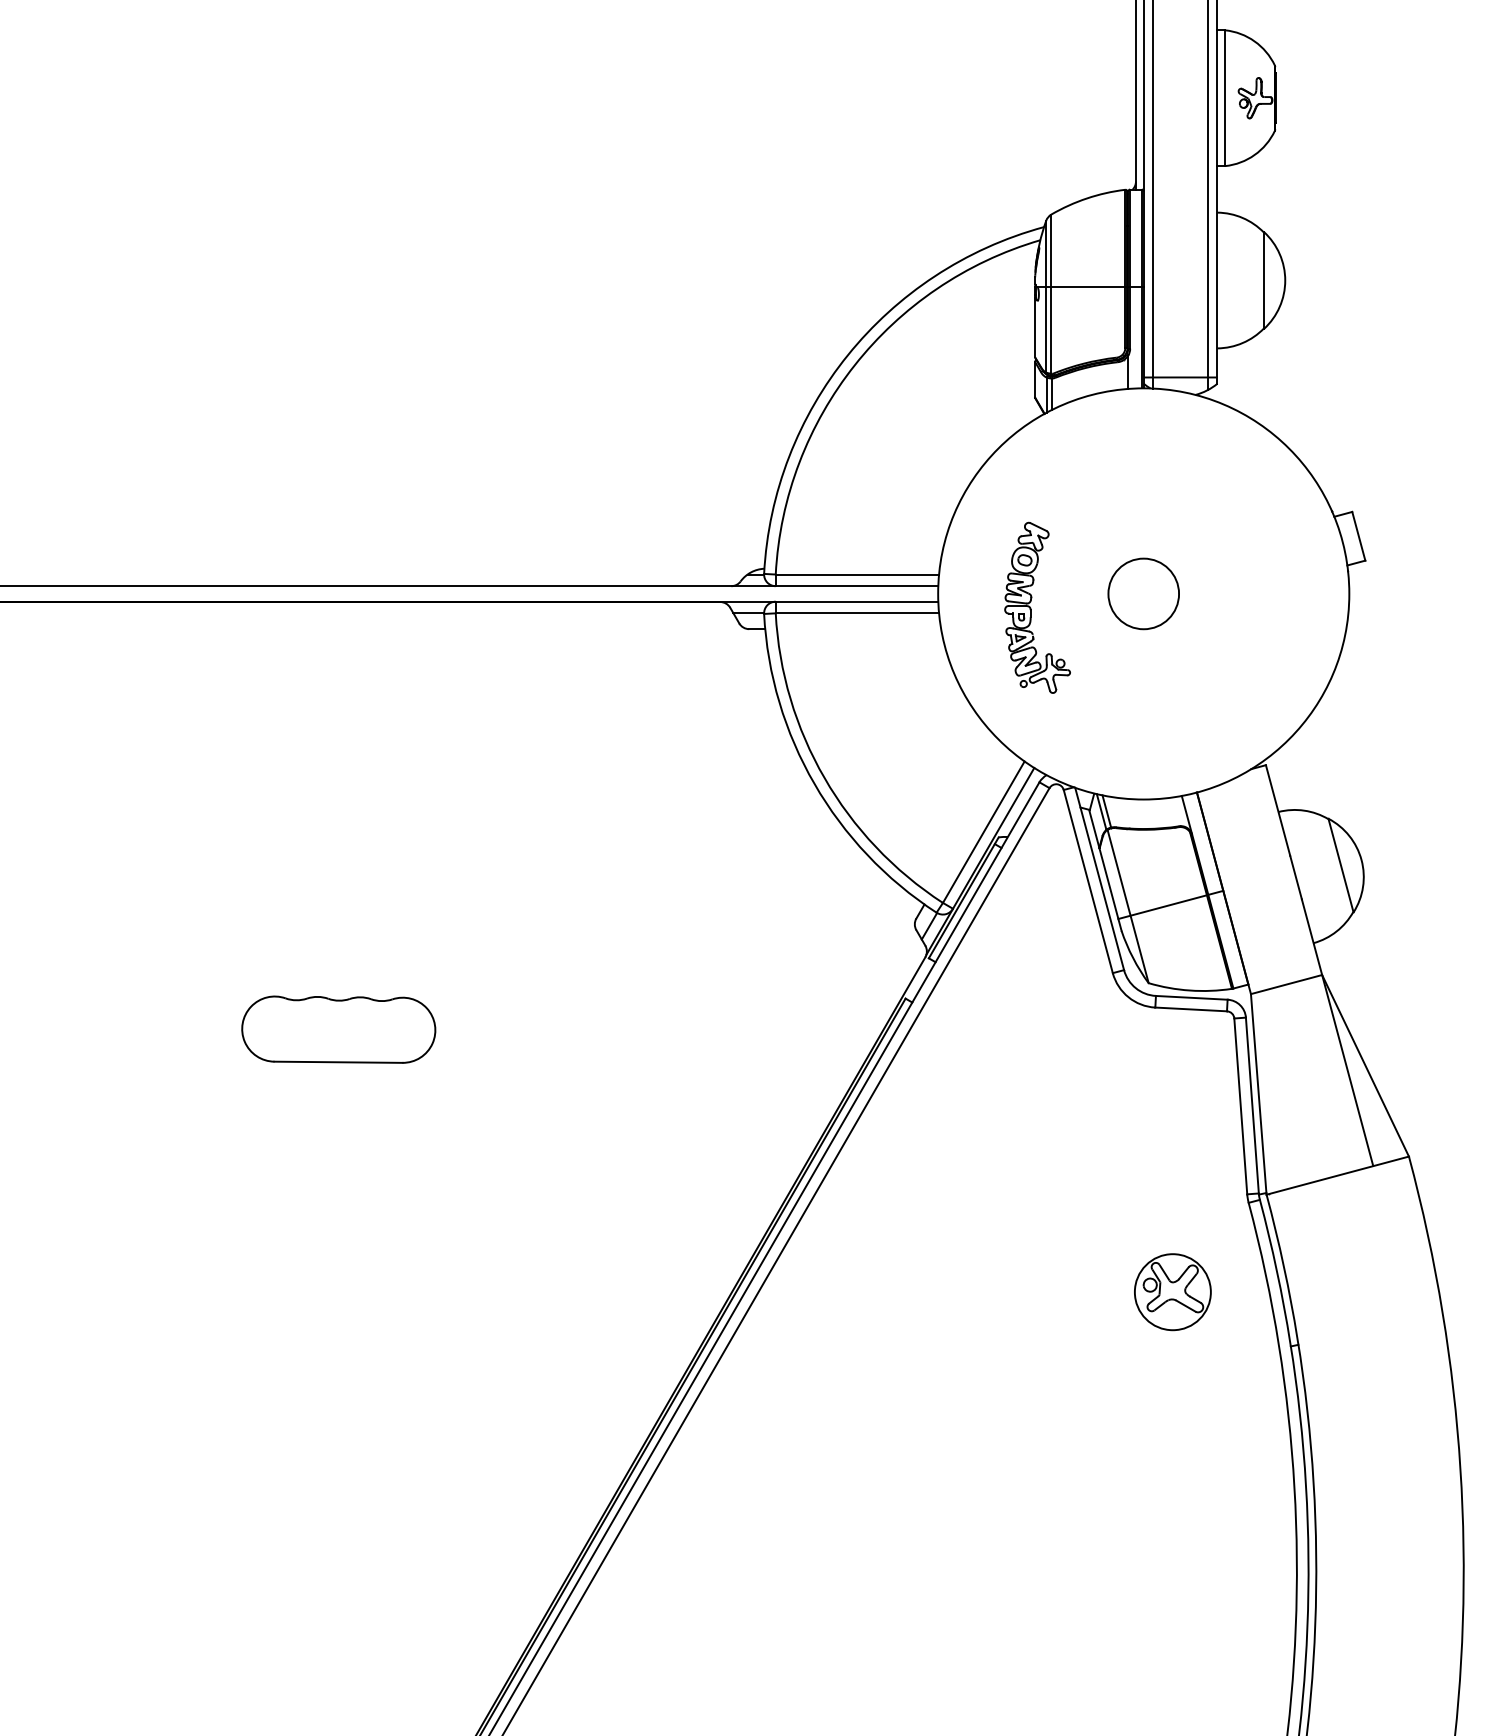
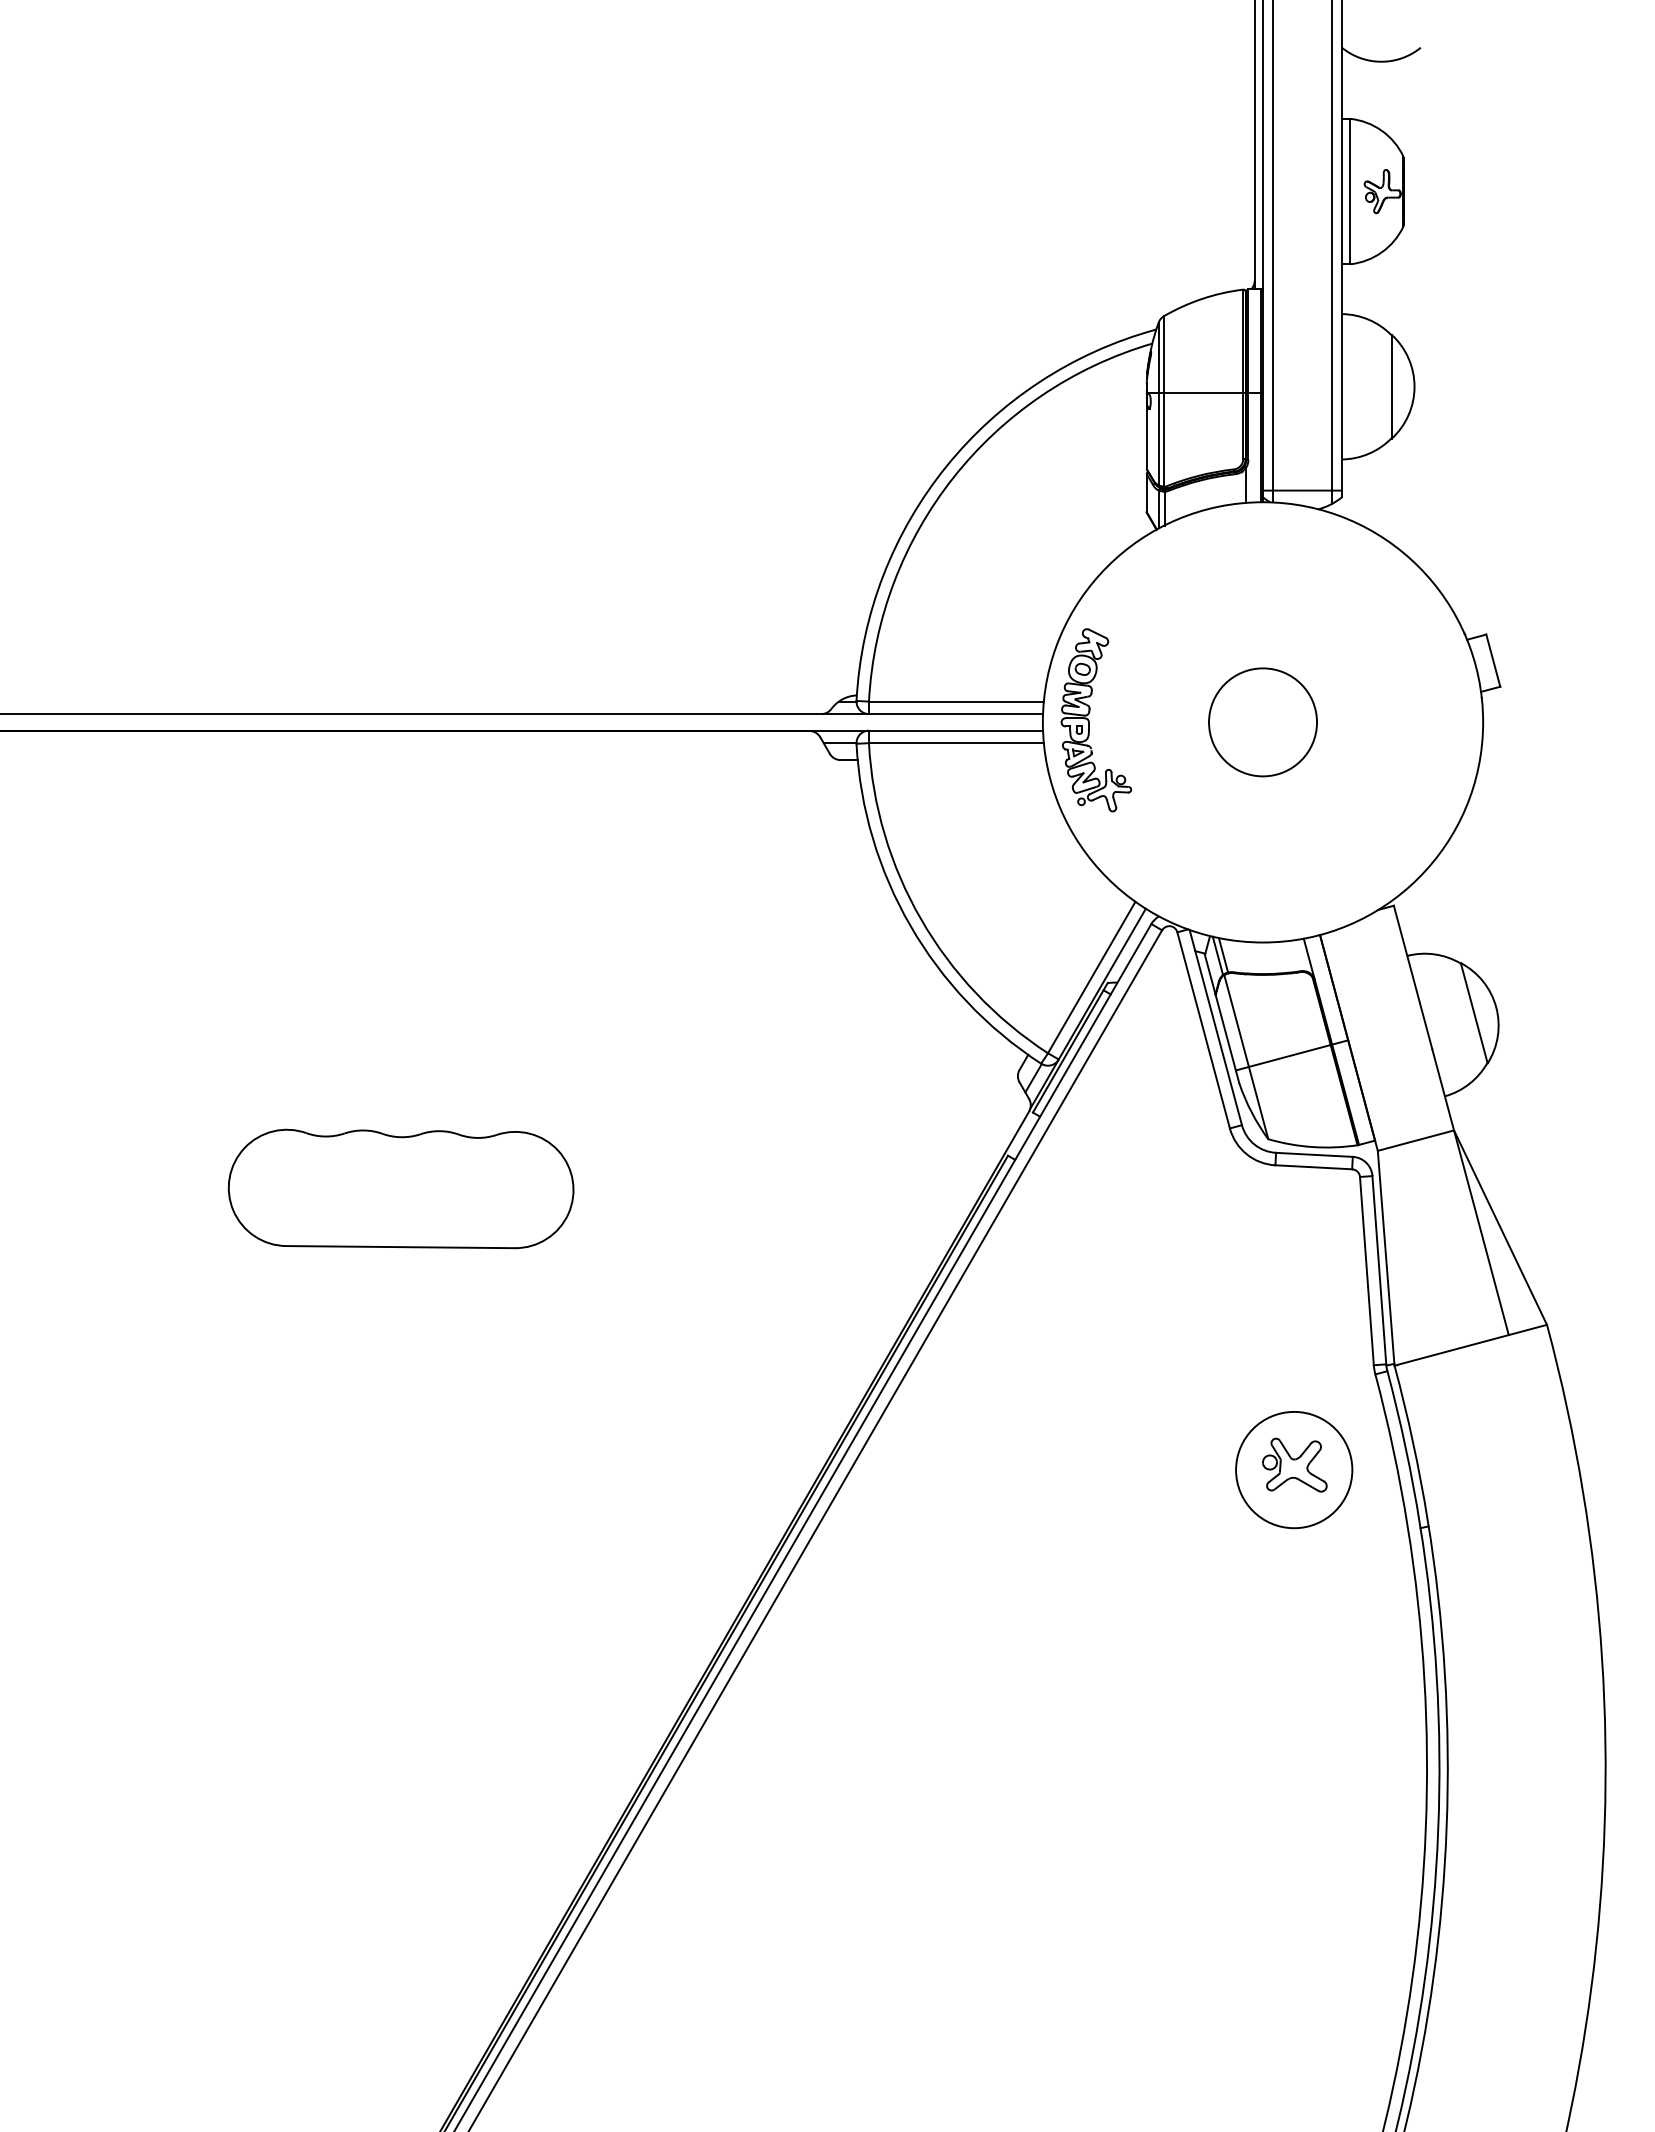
circle: (1144, 594) -> (1263, 722), size x1.43
part: (1031, 608) -> (1089, 720), moved
part: (338, 1029) -> (400, 1188), size x1.67
circle: (1173, 1291) -> (1294, 1469), size x1.43

